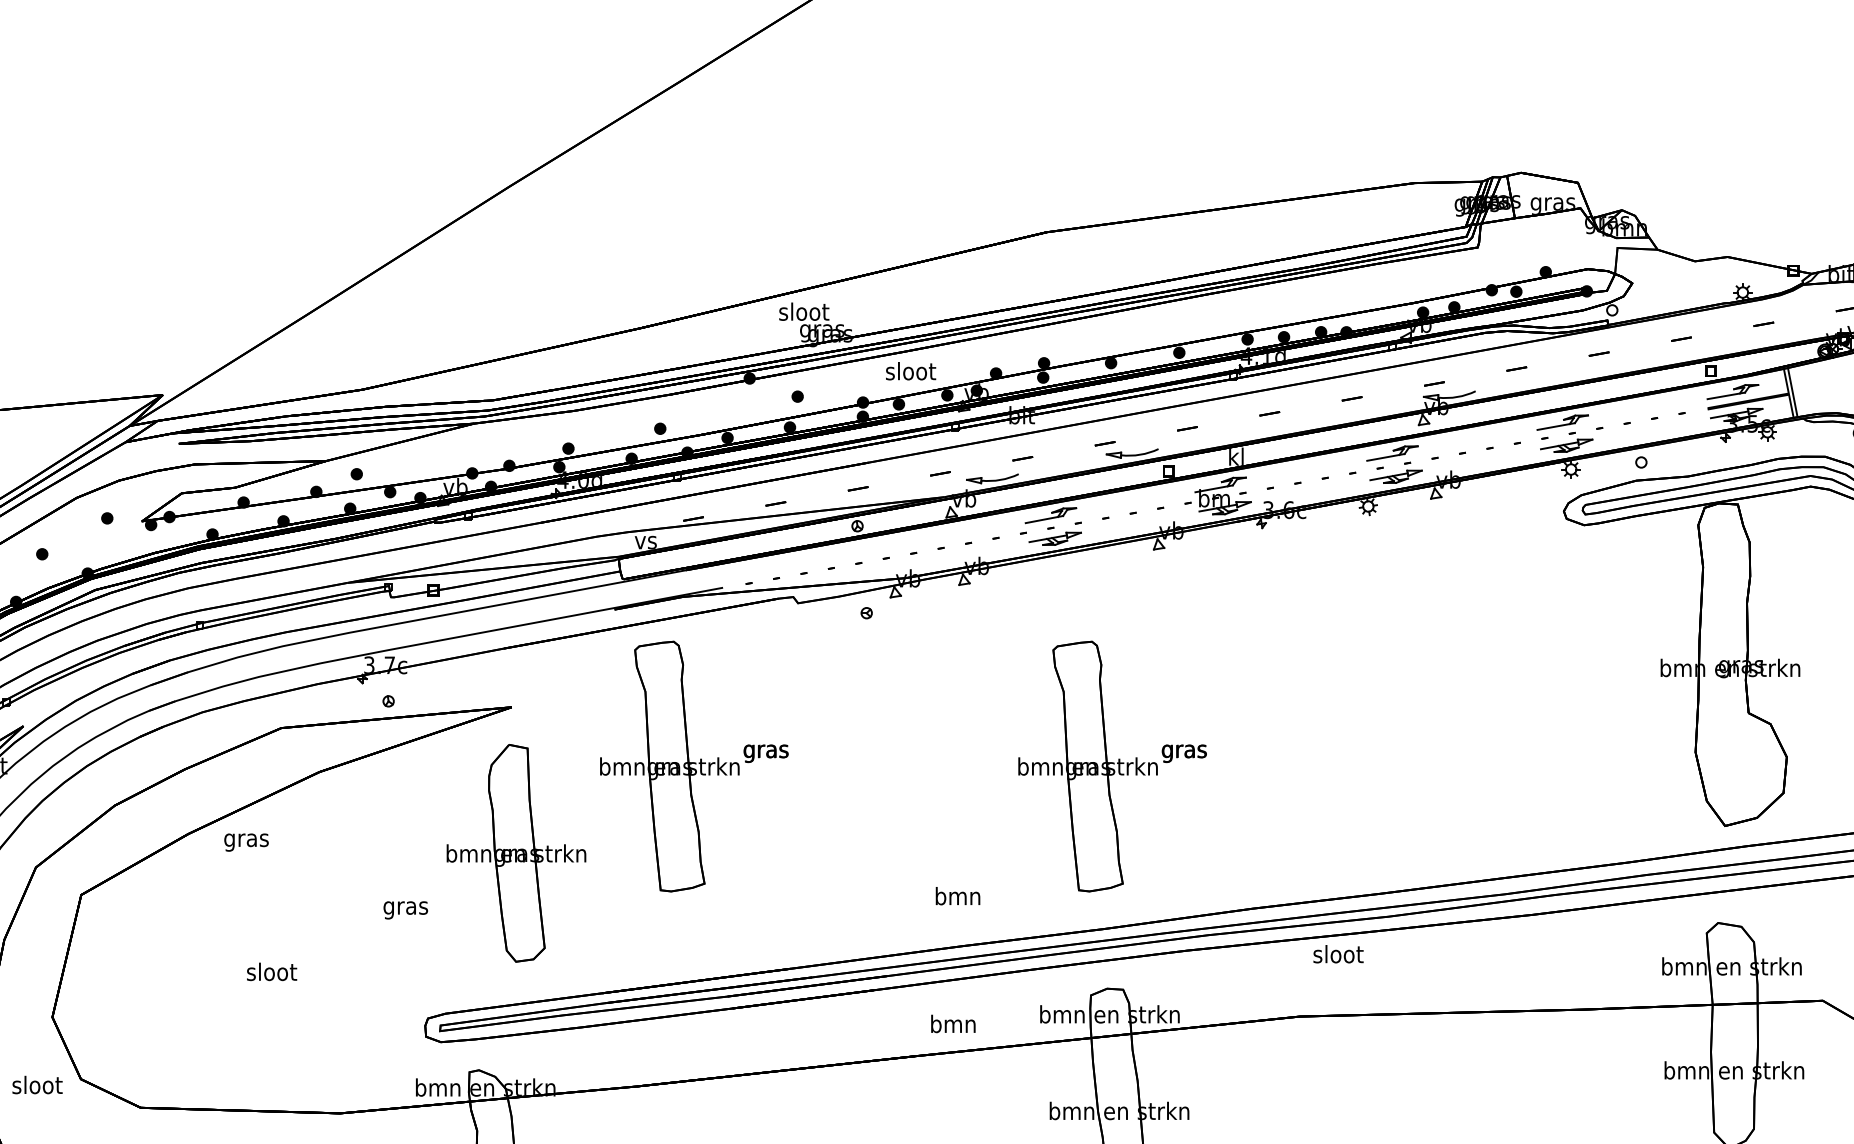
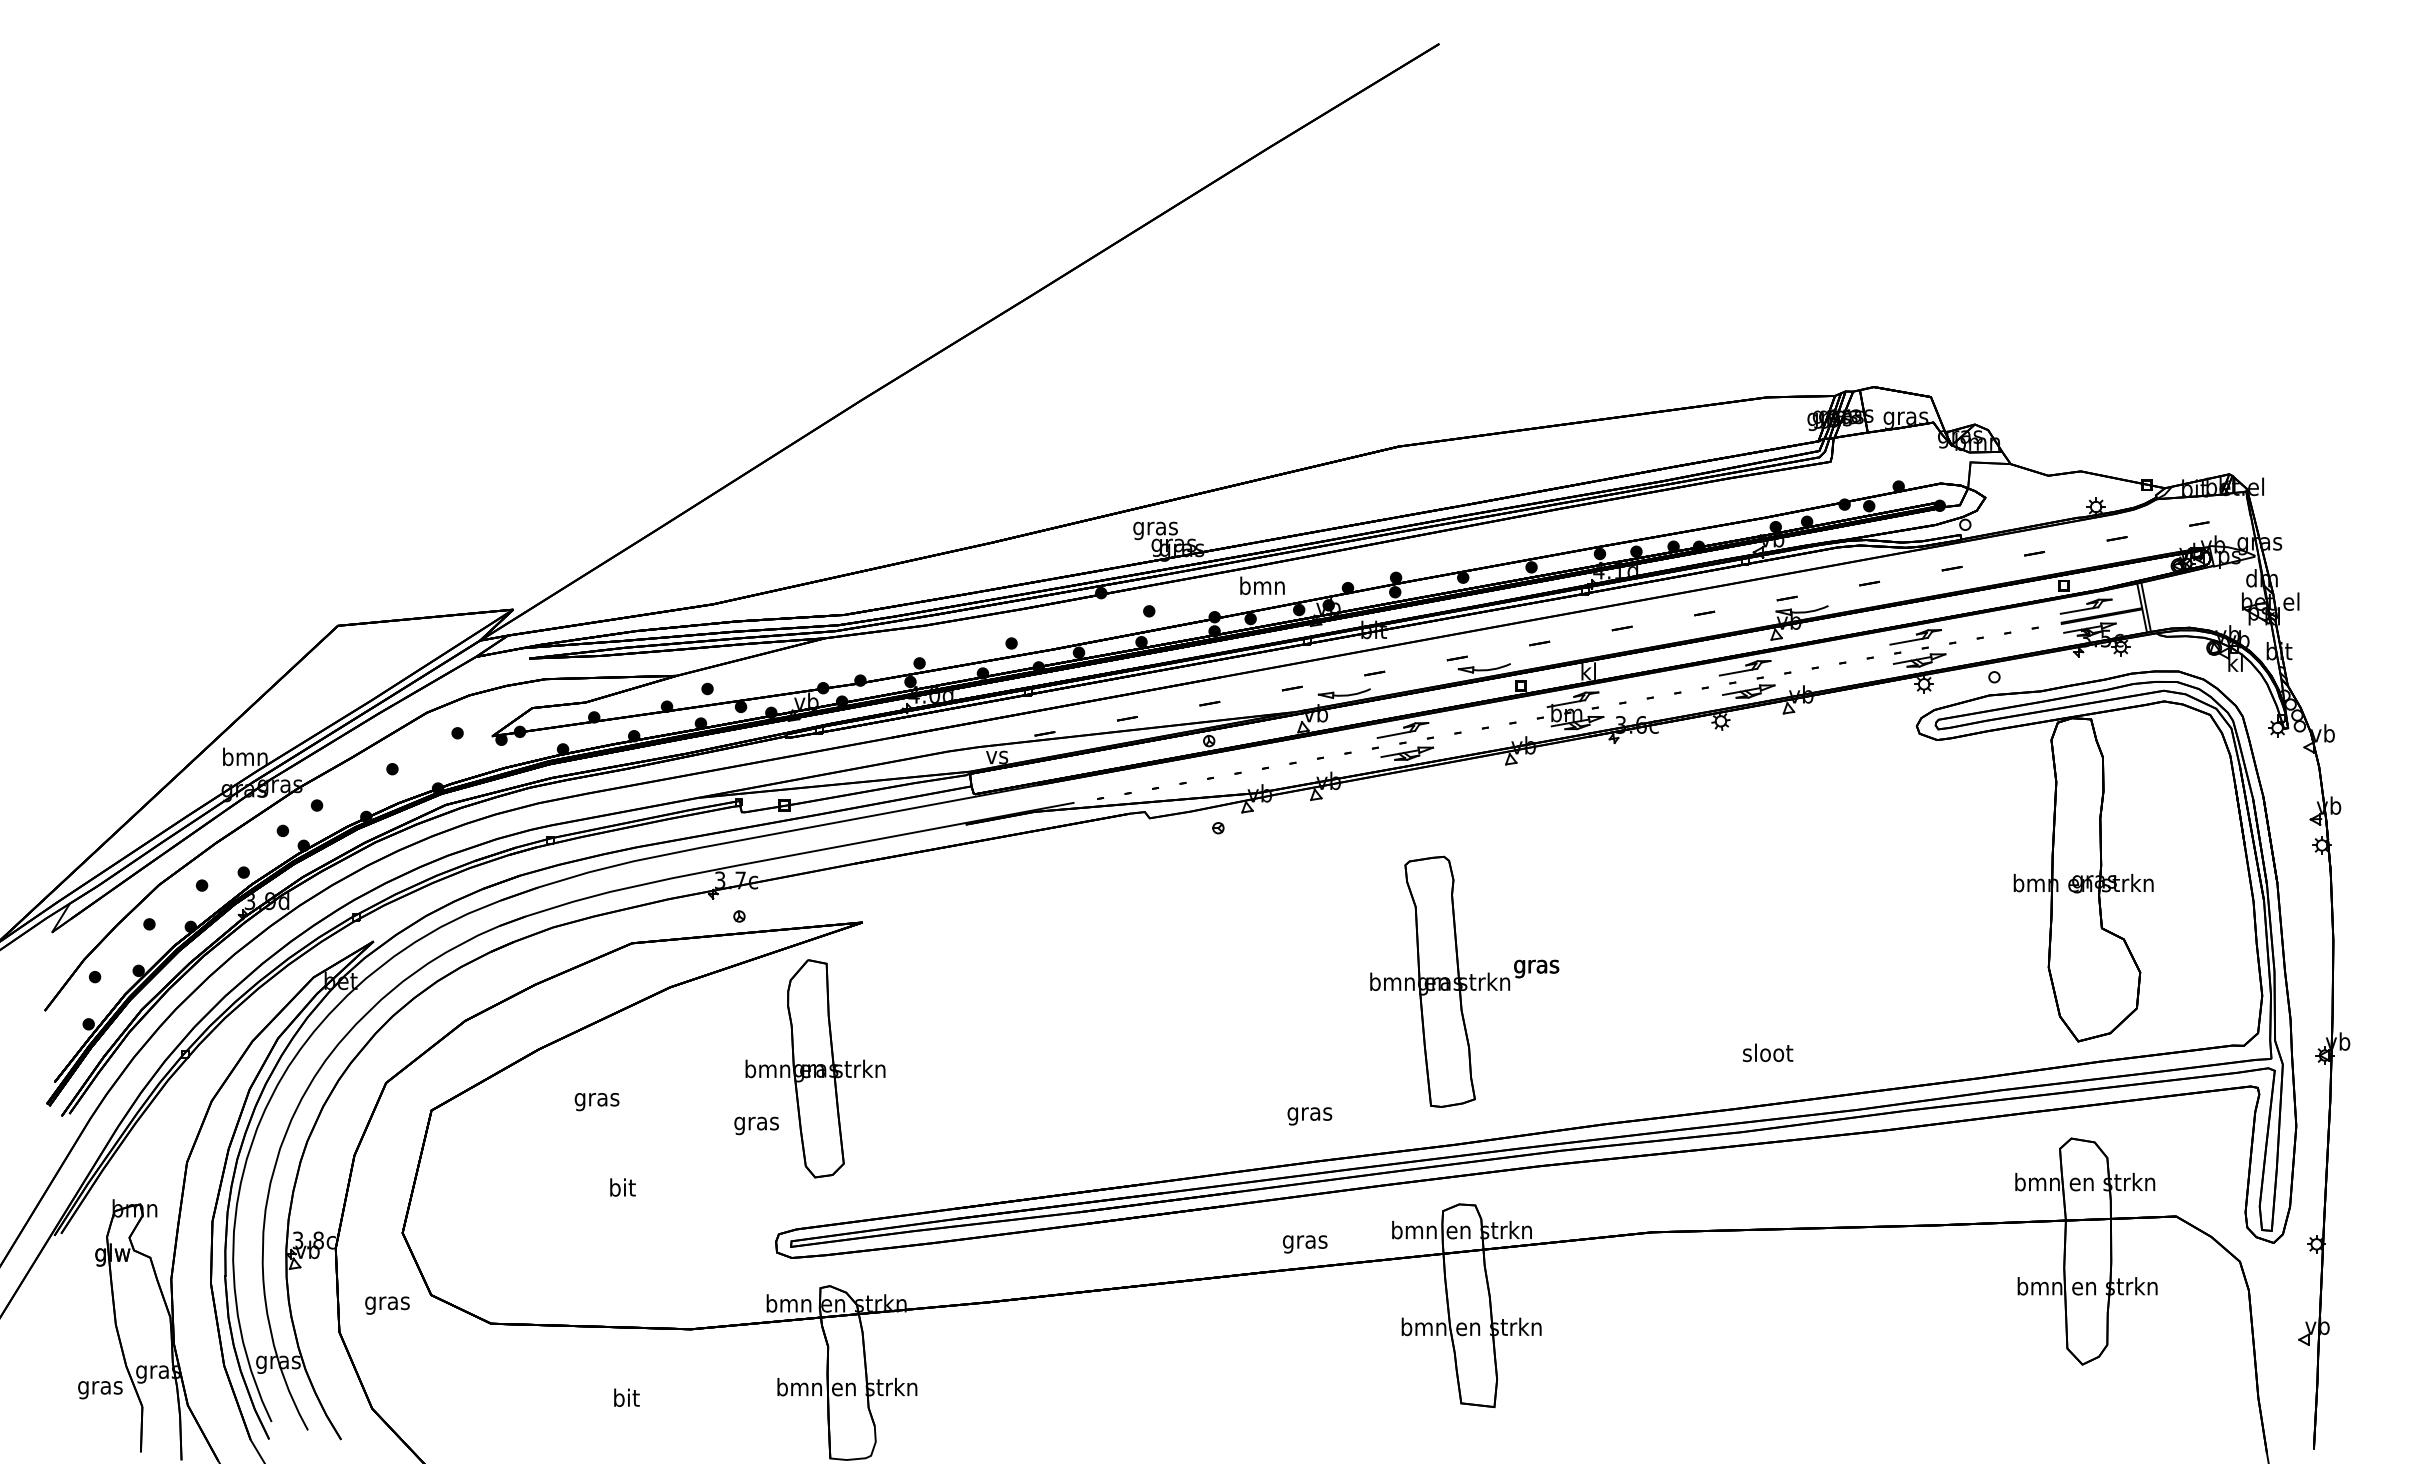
text: (803, 314) -> (1155, 528), sloot -> gras
text: (910, 370) -> (1262, 585), sloot -> bmn
part: (694, 766) -> (1045, 981), removed
text: (245, 843) -> (596, 1102), moved
part: (516, 853) -> (815, 1068), moved
text: (957, 897) -> (1309, 1113), bmn -> gras
text: (1338, 953) -> (1768, 1052), moved
text: (271, 971) -> (622, 1187), sloot -> bit
text: (953, 1025) -> (1305, 1241), bmn -> gras
text: (37, 1086) -> (387, 1302), sloot -> gras

